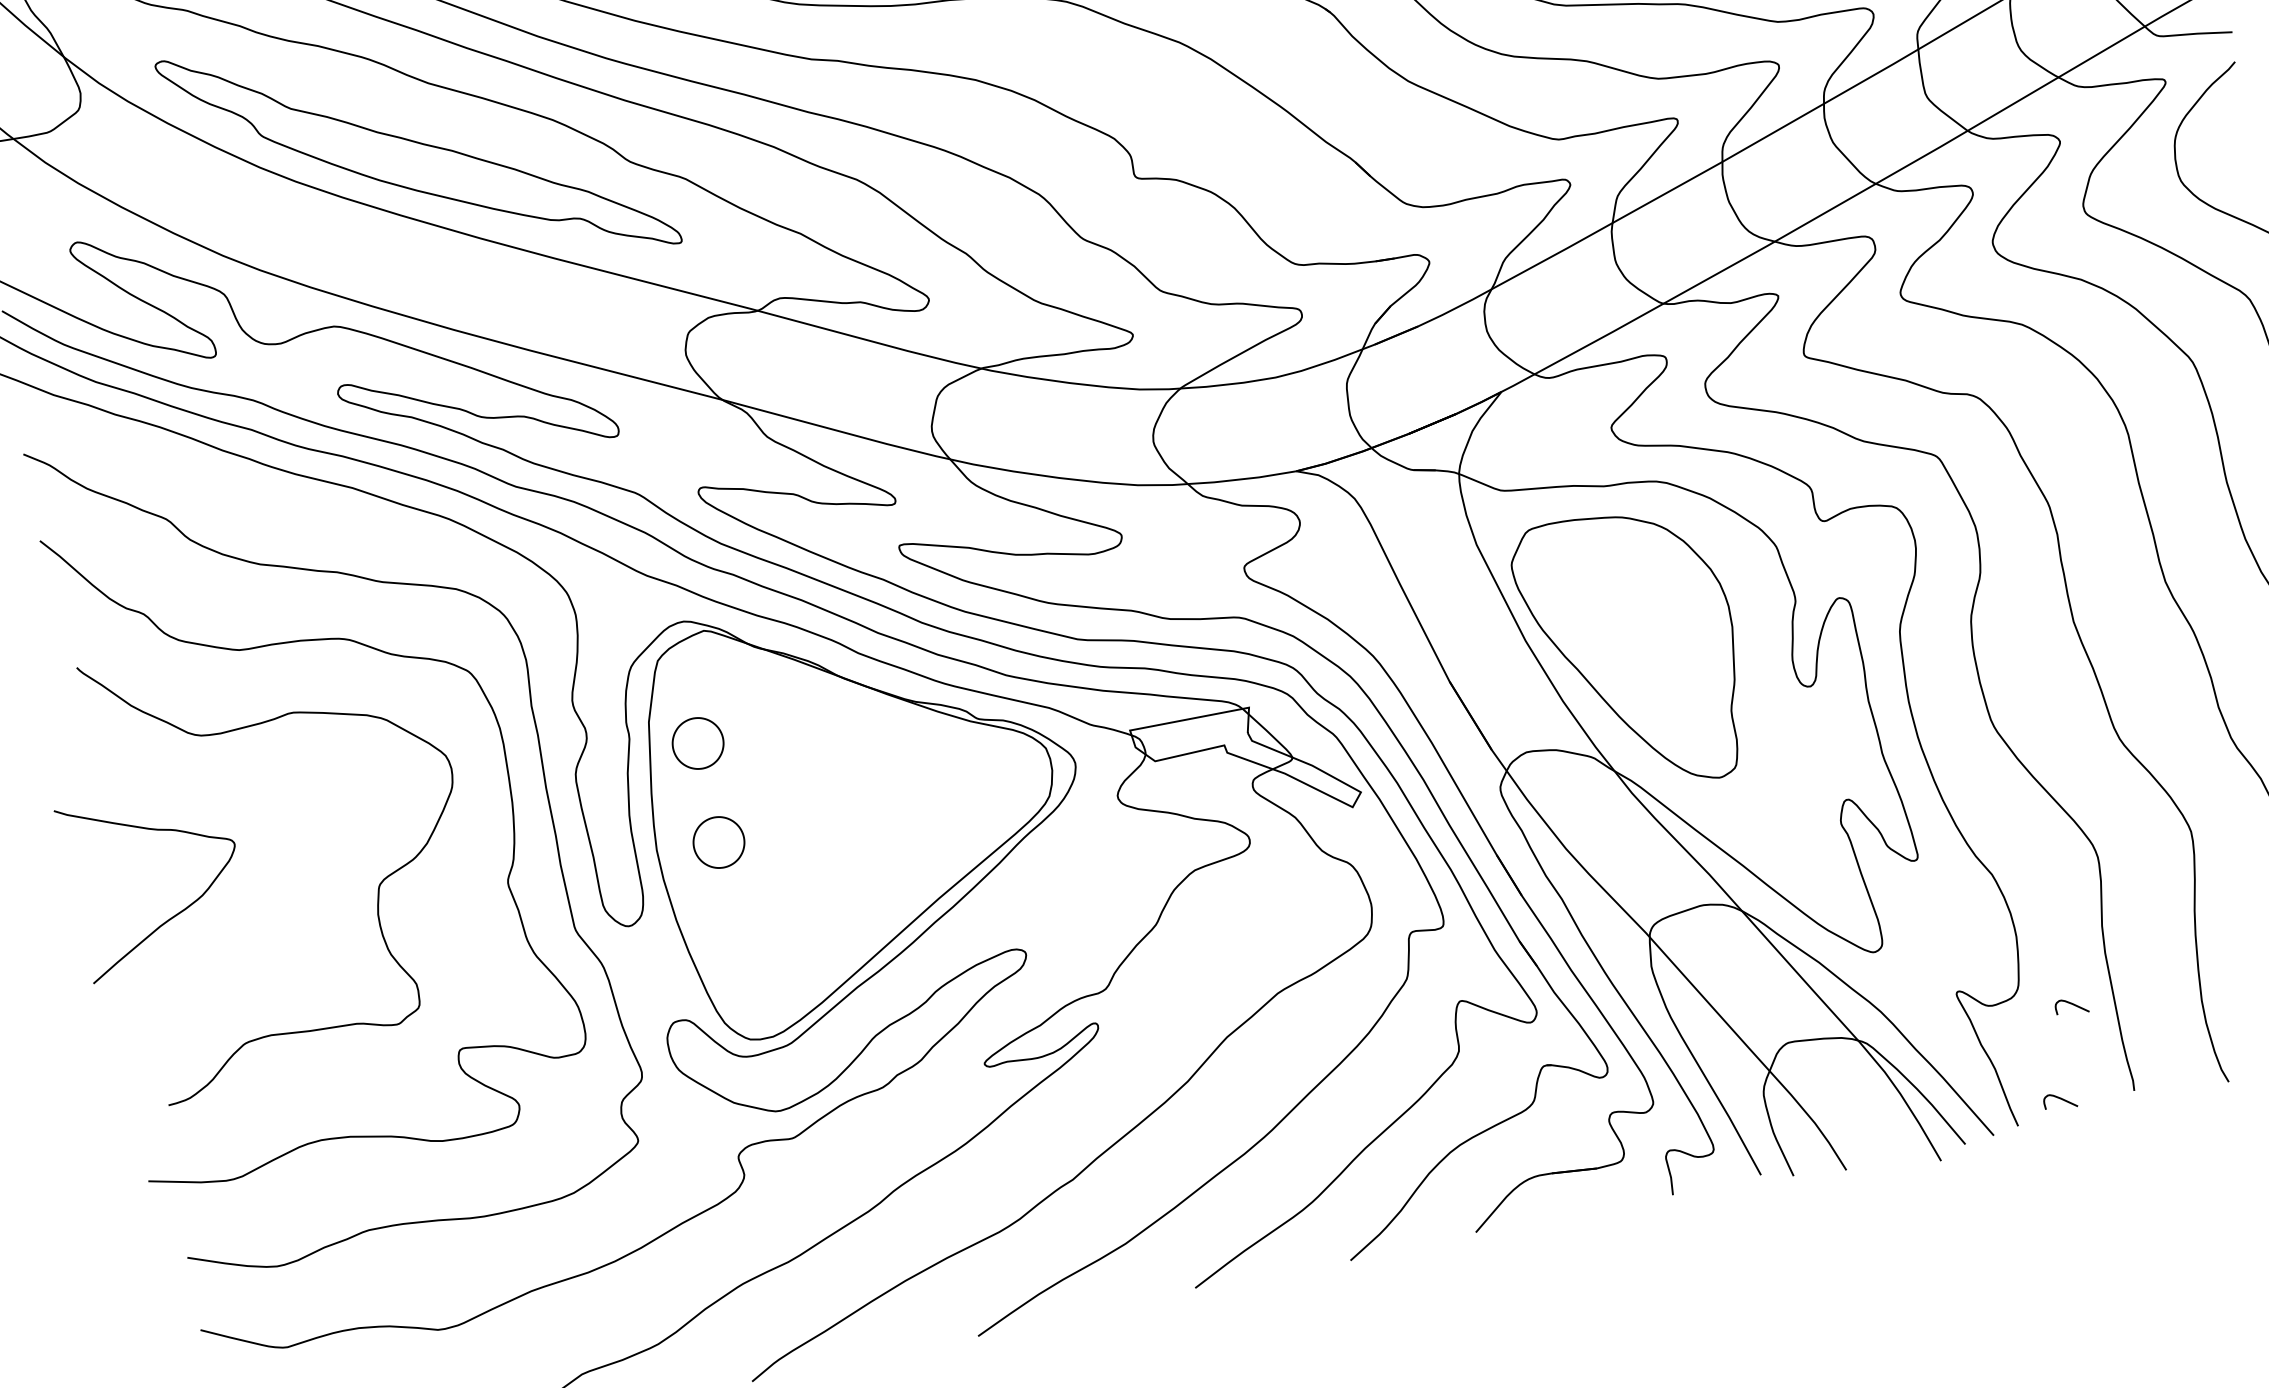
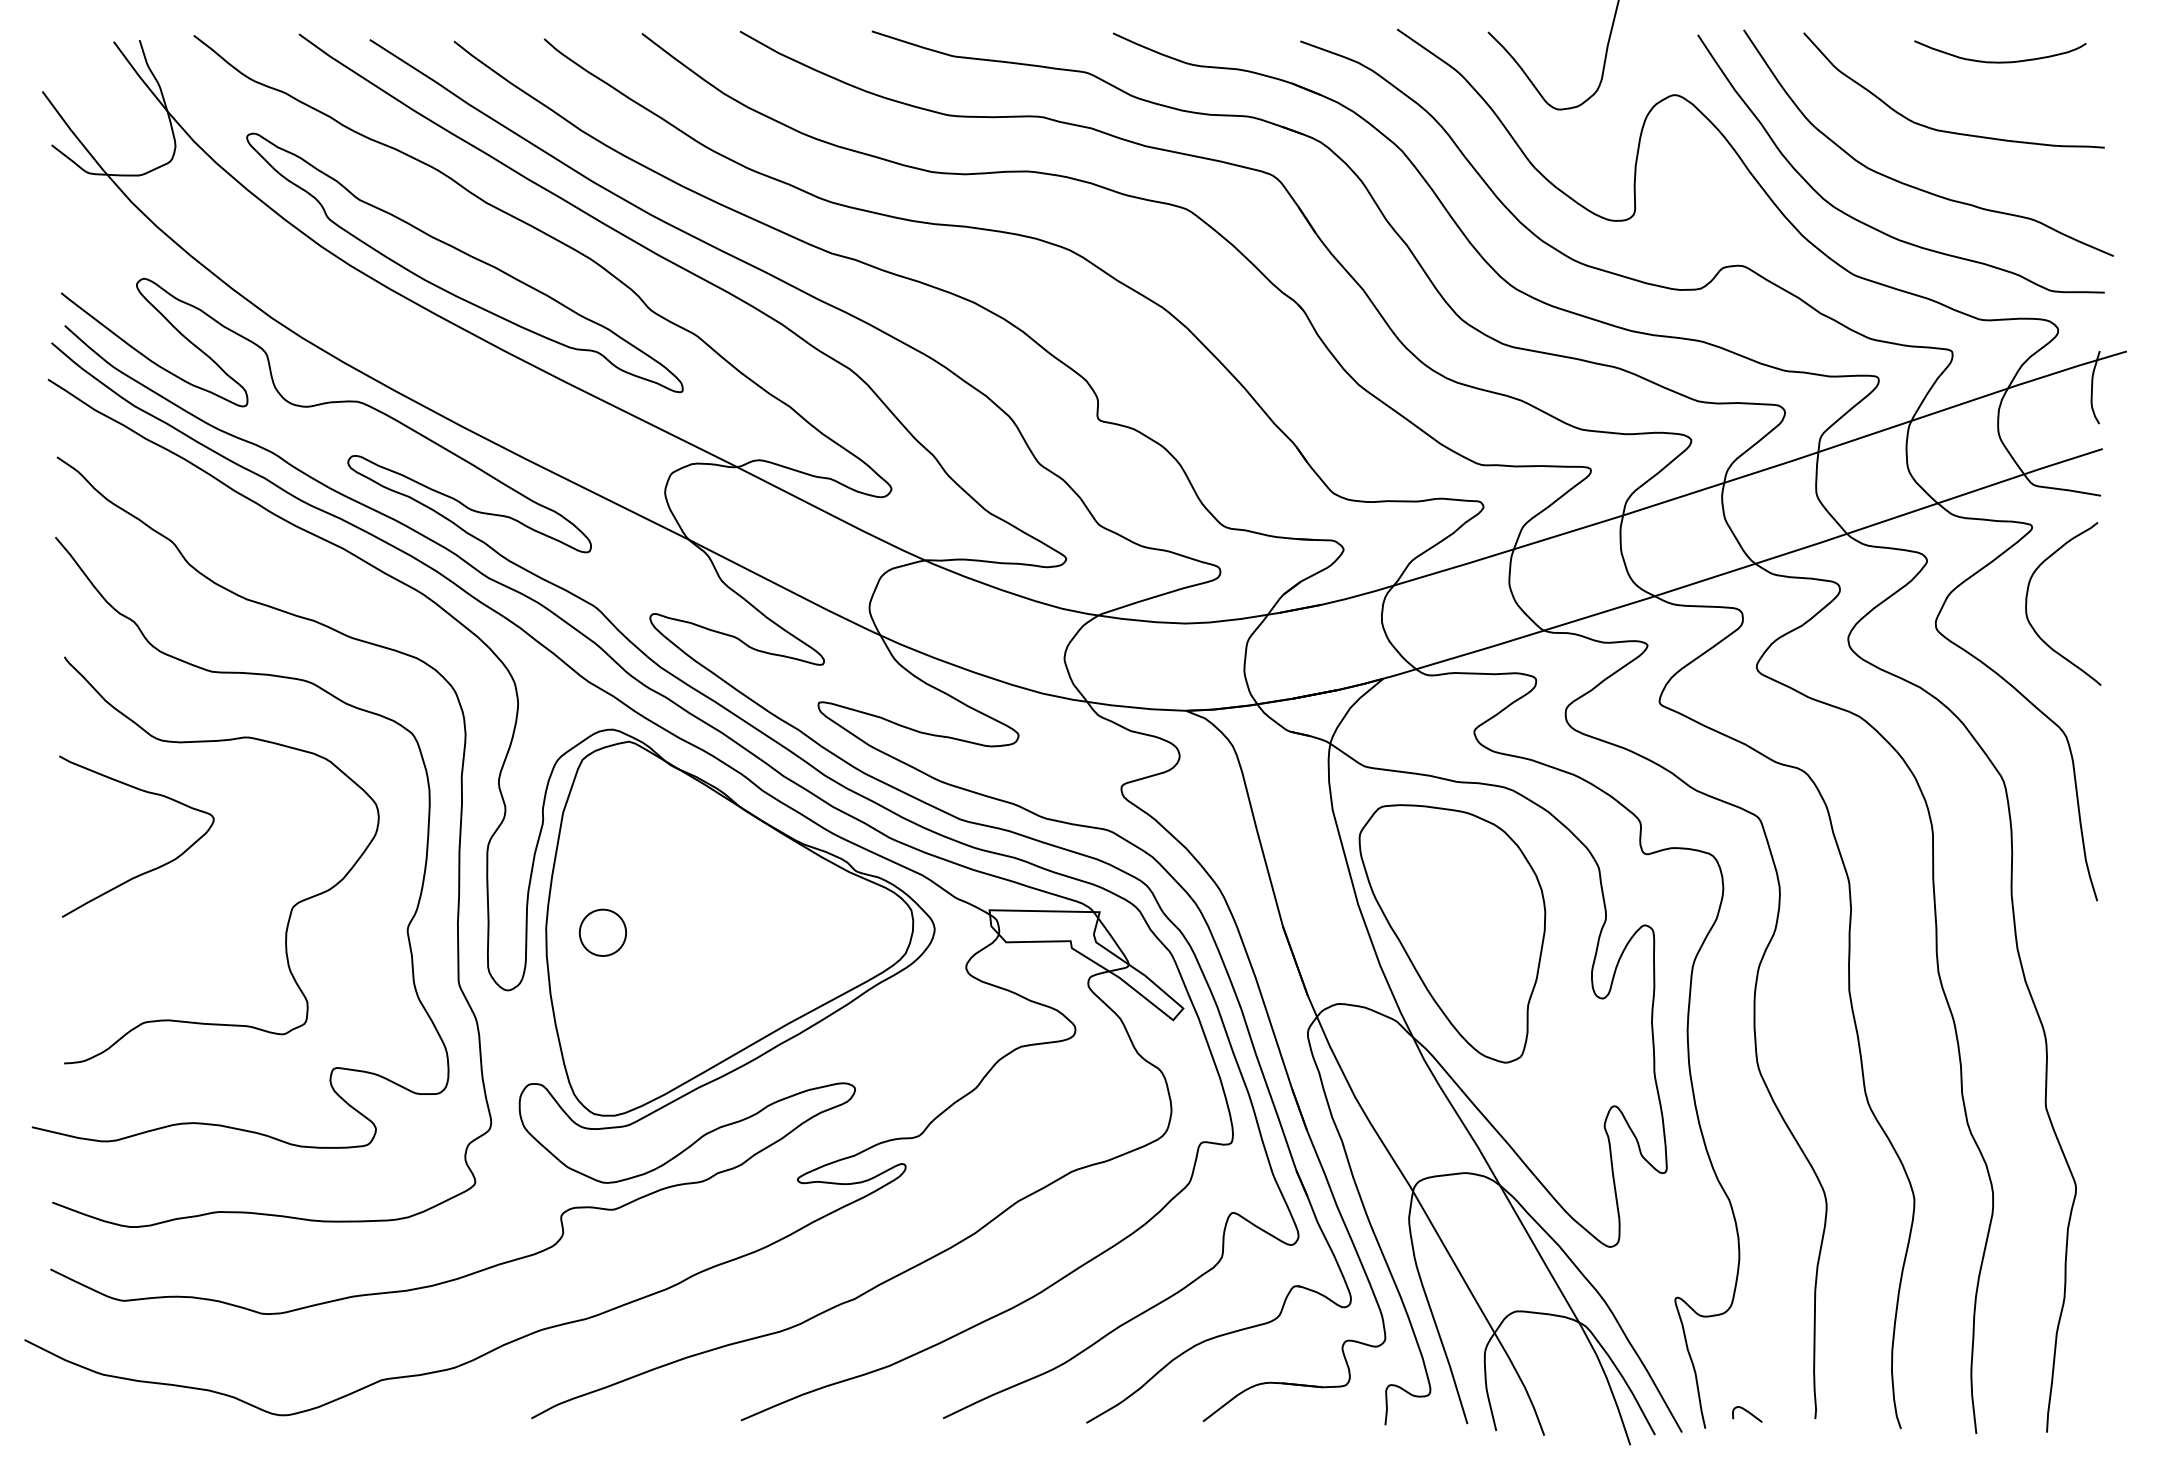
part: (697, 743) -> (602, 840), removed
curve: (175, 913) -> (148, 870), moved
curve: (2072, 1005) -> (1776, 1331), removed

